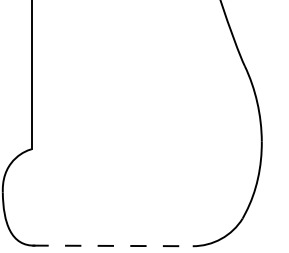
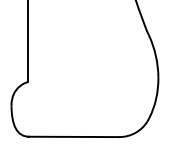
line: (113, 245) -> (74, 136), dashed -> solid

